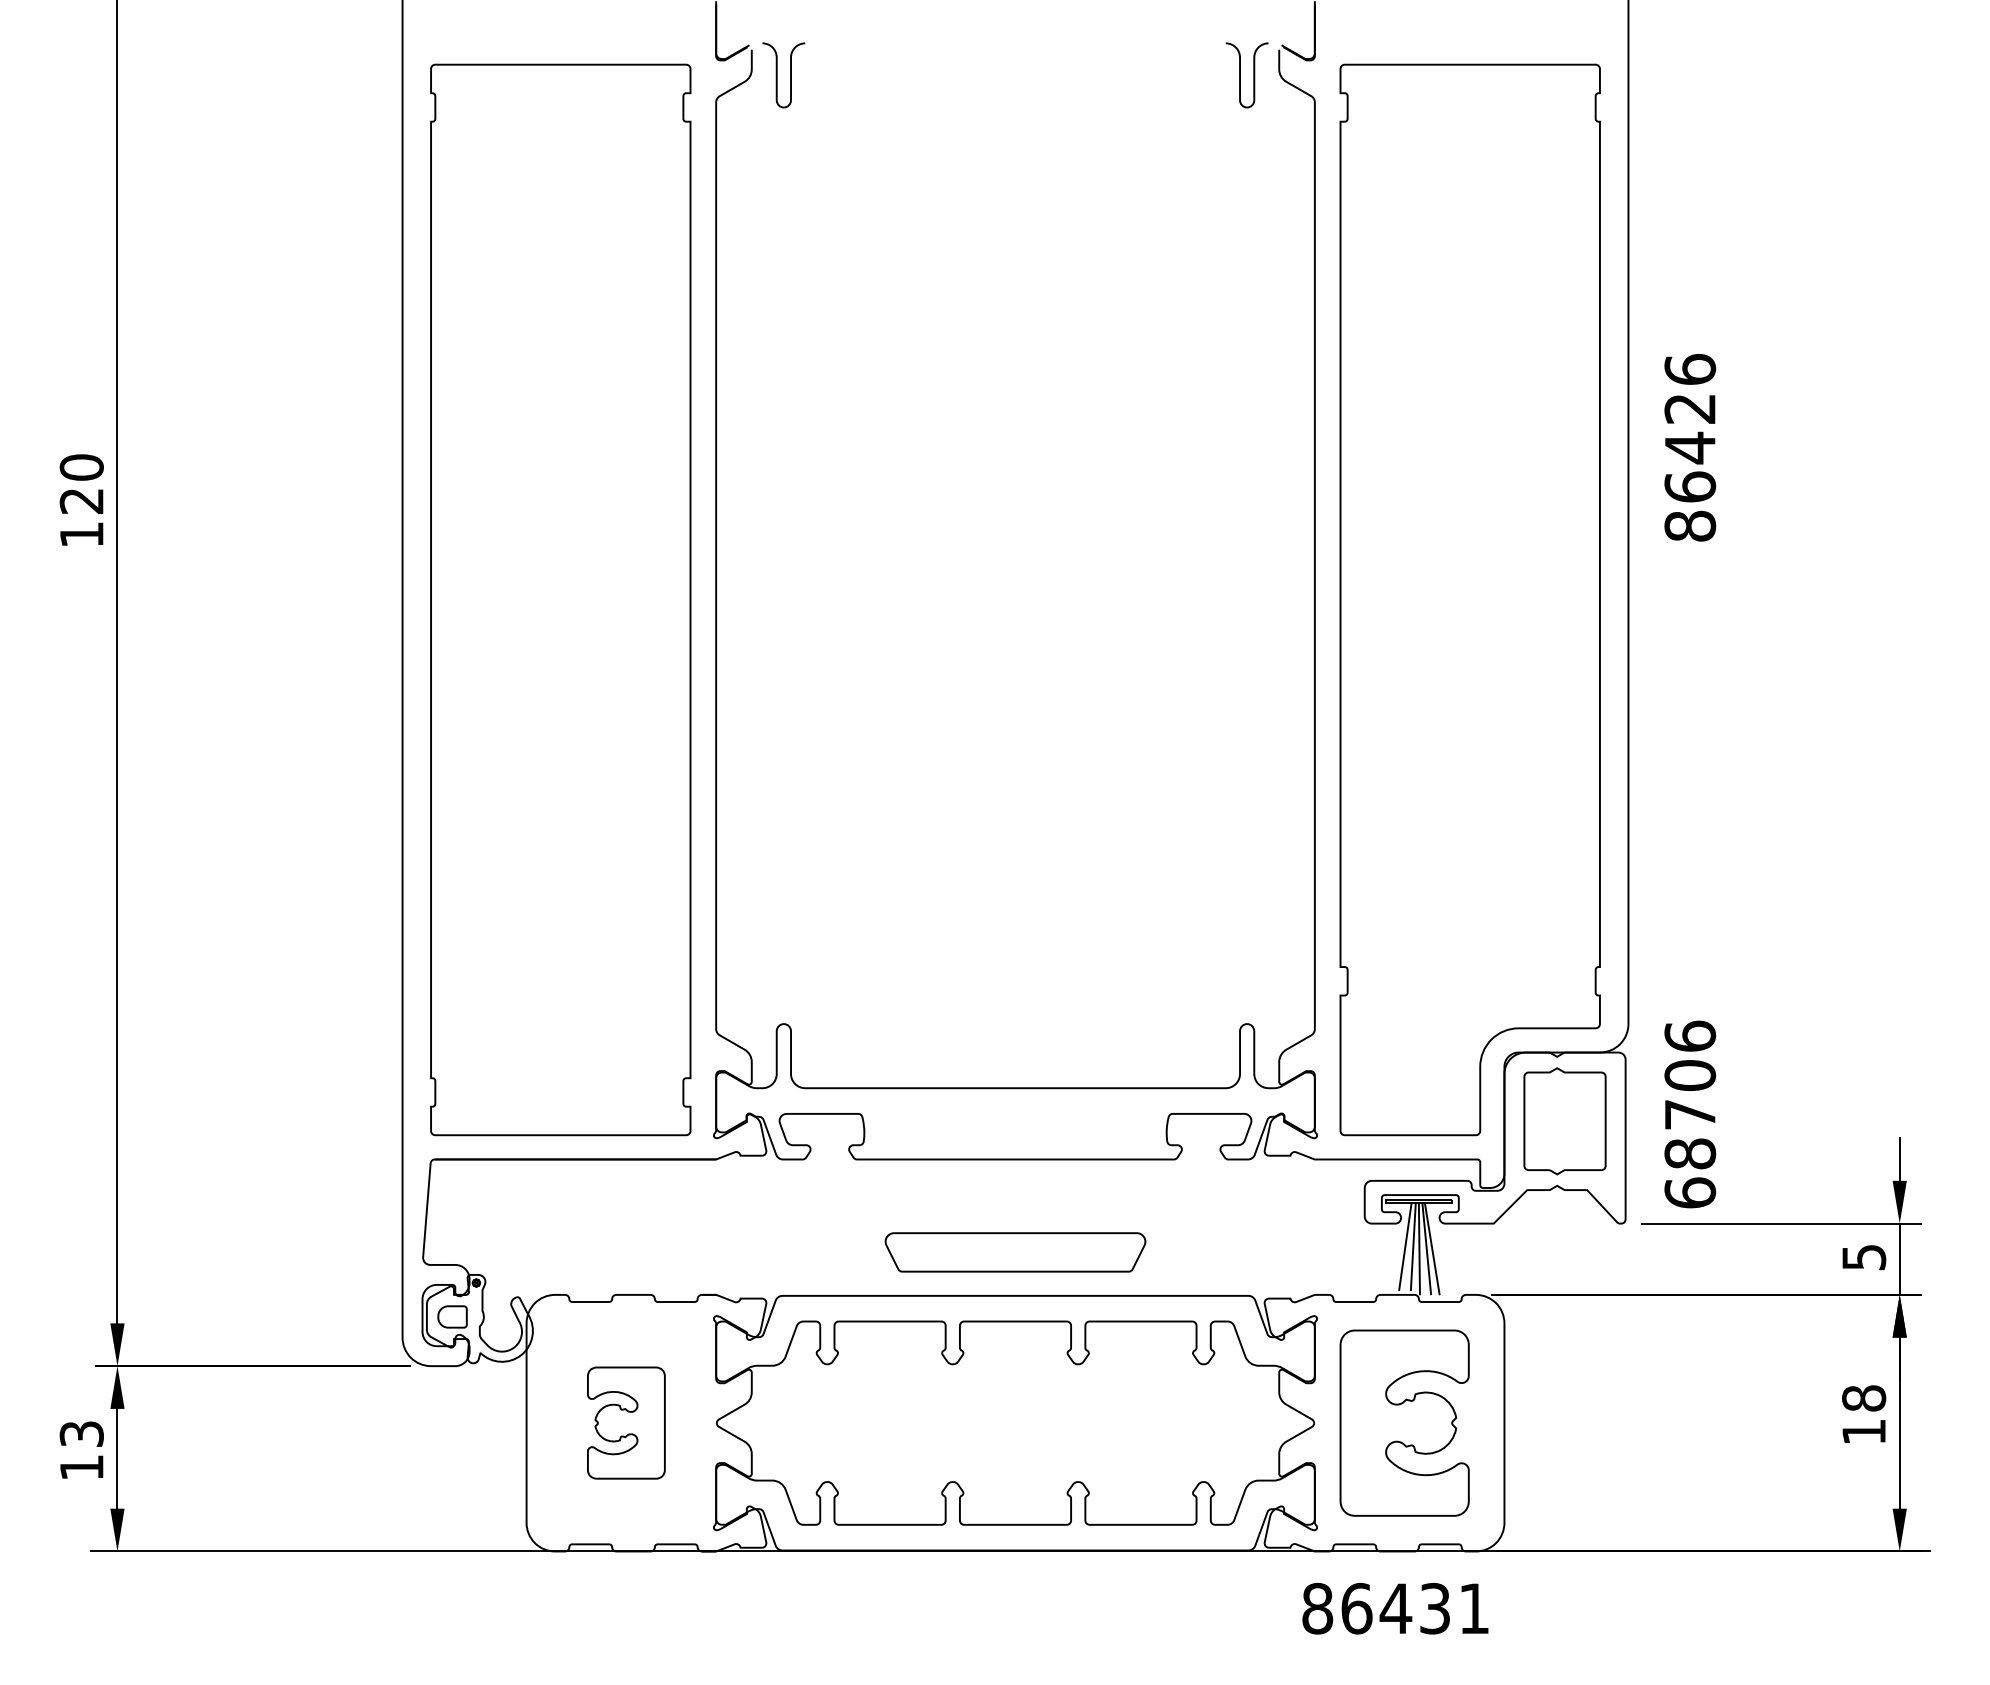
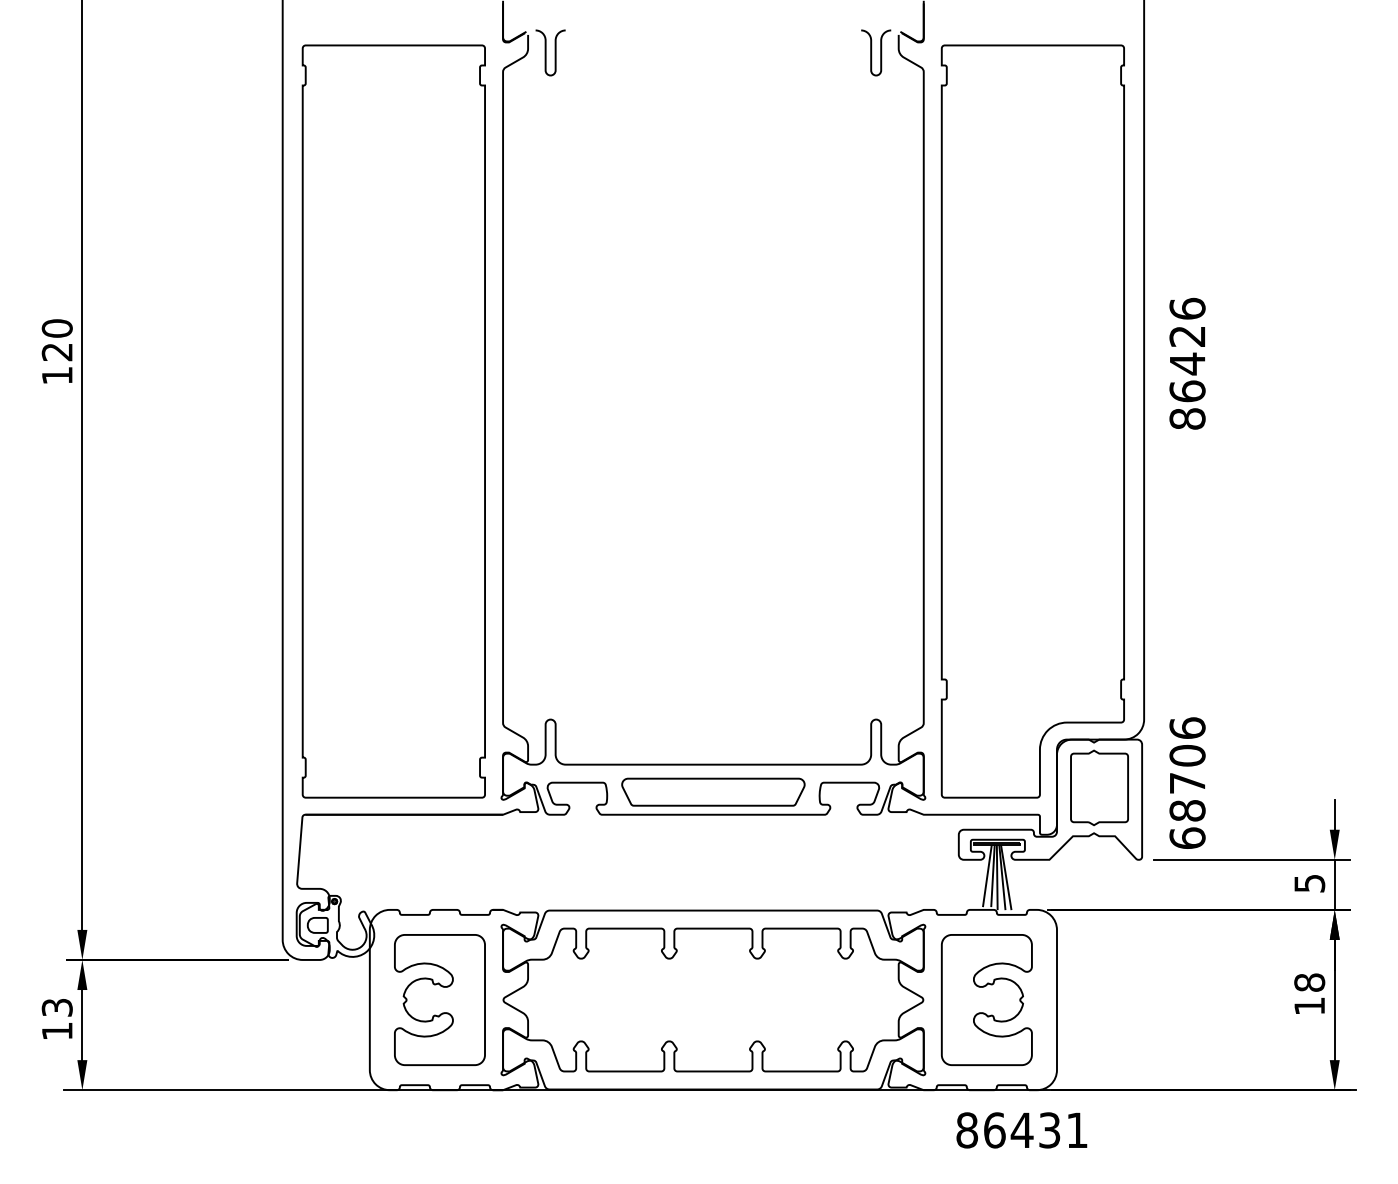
text: (1690, 447) -> (1187, 363), moved
part: (1015, 1252) -> (713, 792), moved
part: (626, 1422) -> (440, 999), size x1.67
text: (1395, 1608) -> (1021, 1130), moved

